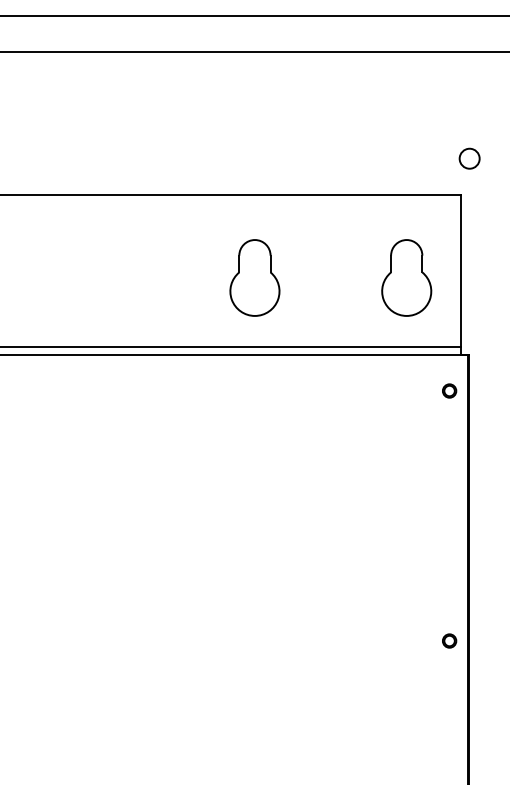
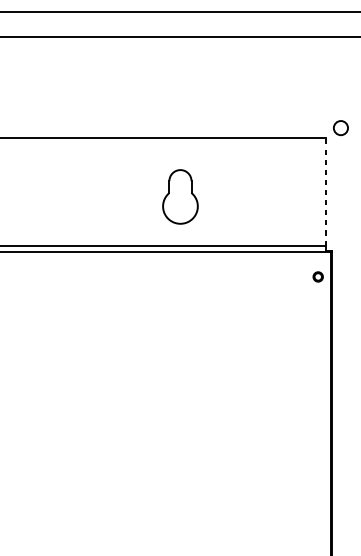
circle: (469, 158) -> (340, 127), moved
line: (460, 270) -> (325, 191), solid -> dashed
part: (406, 277) -> (287, 196), removed
part: (449, 640) -> (318, 453), removed

